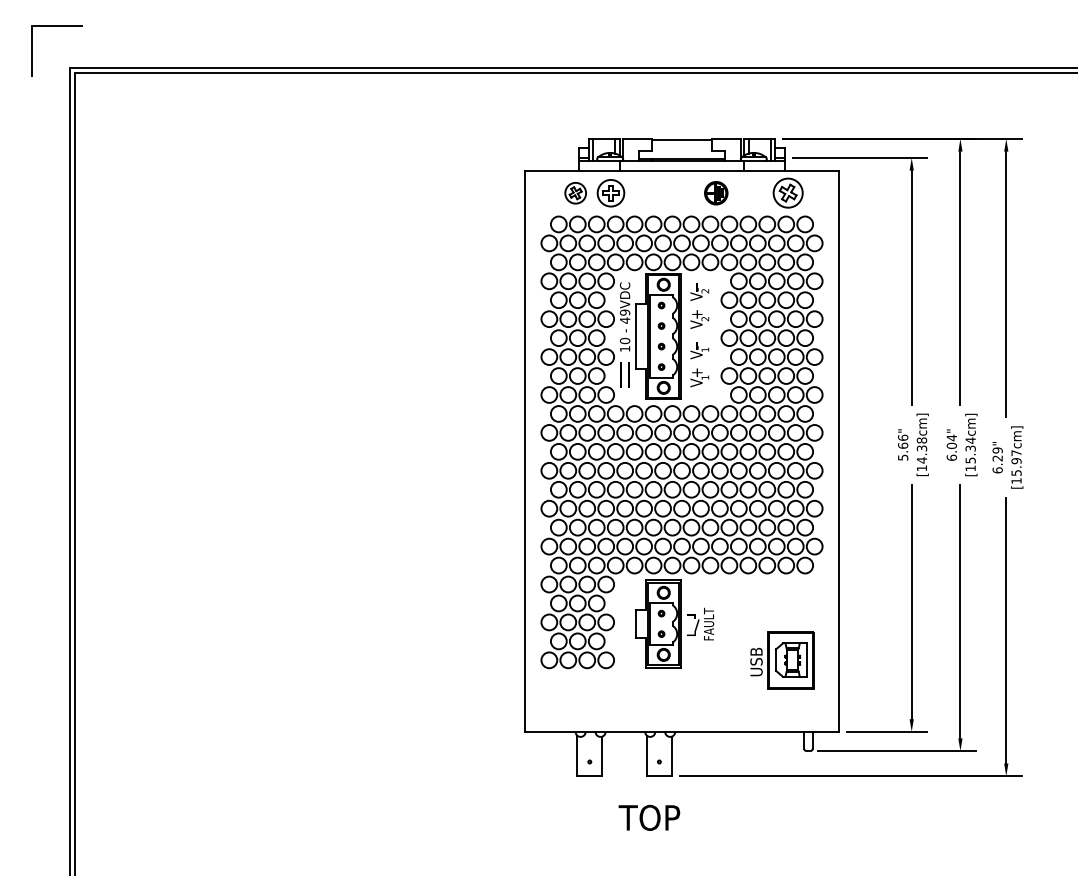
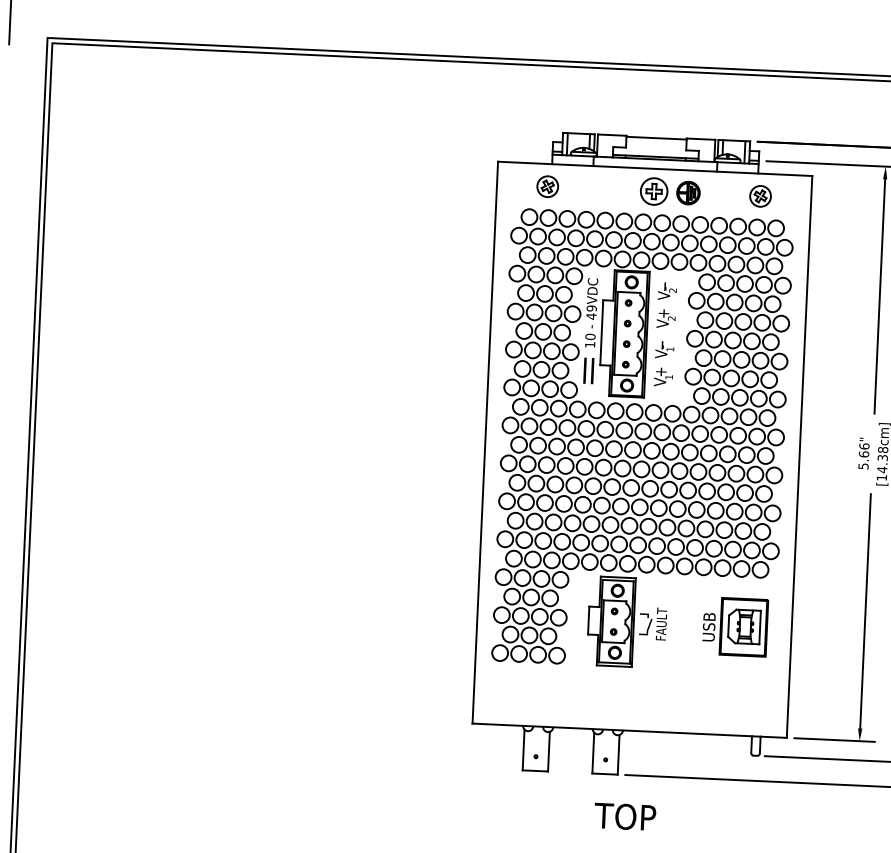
part: (610, 193) -> (653, 191), moved
part: (788, 193) -> (760, 196), size x0.71
part: (782, 660) -> (735, 626), moved
text: (649, 817) -> (625, 816), moved

